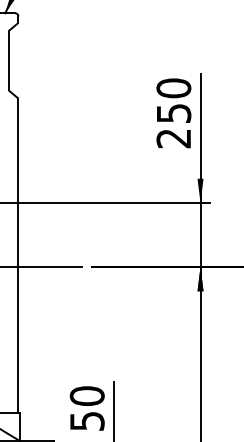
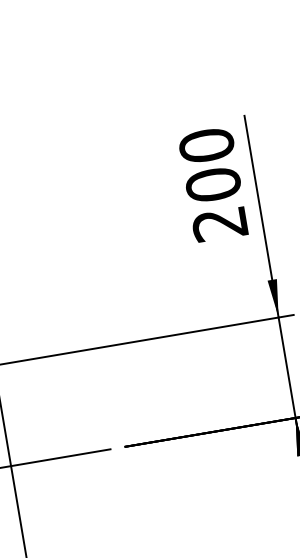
text: (173, 113) -> (212, 184), 250 -> 200

